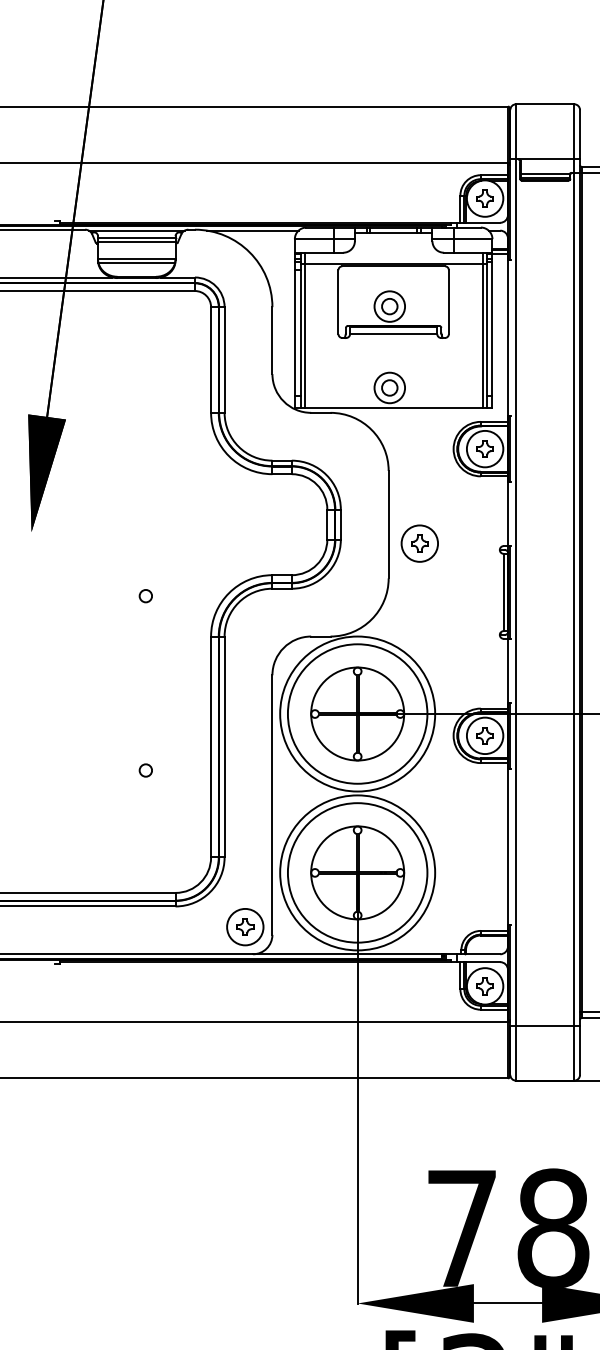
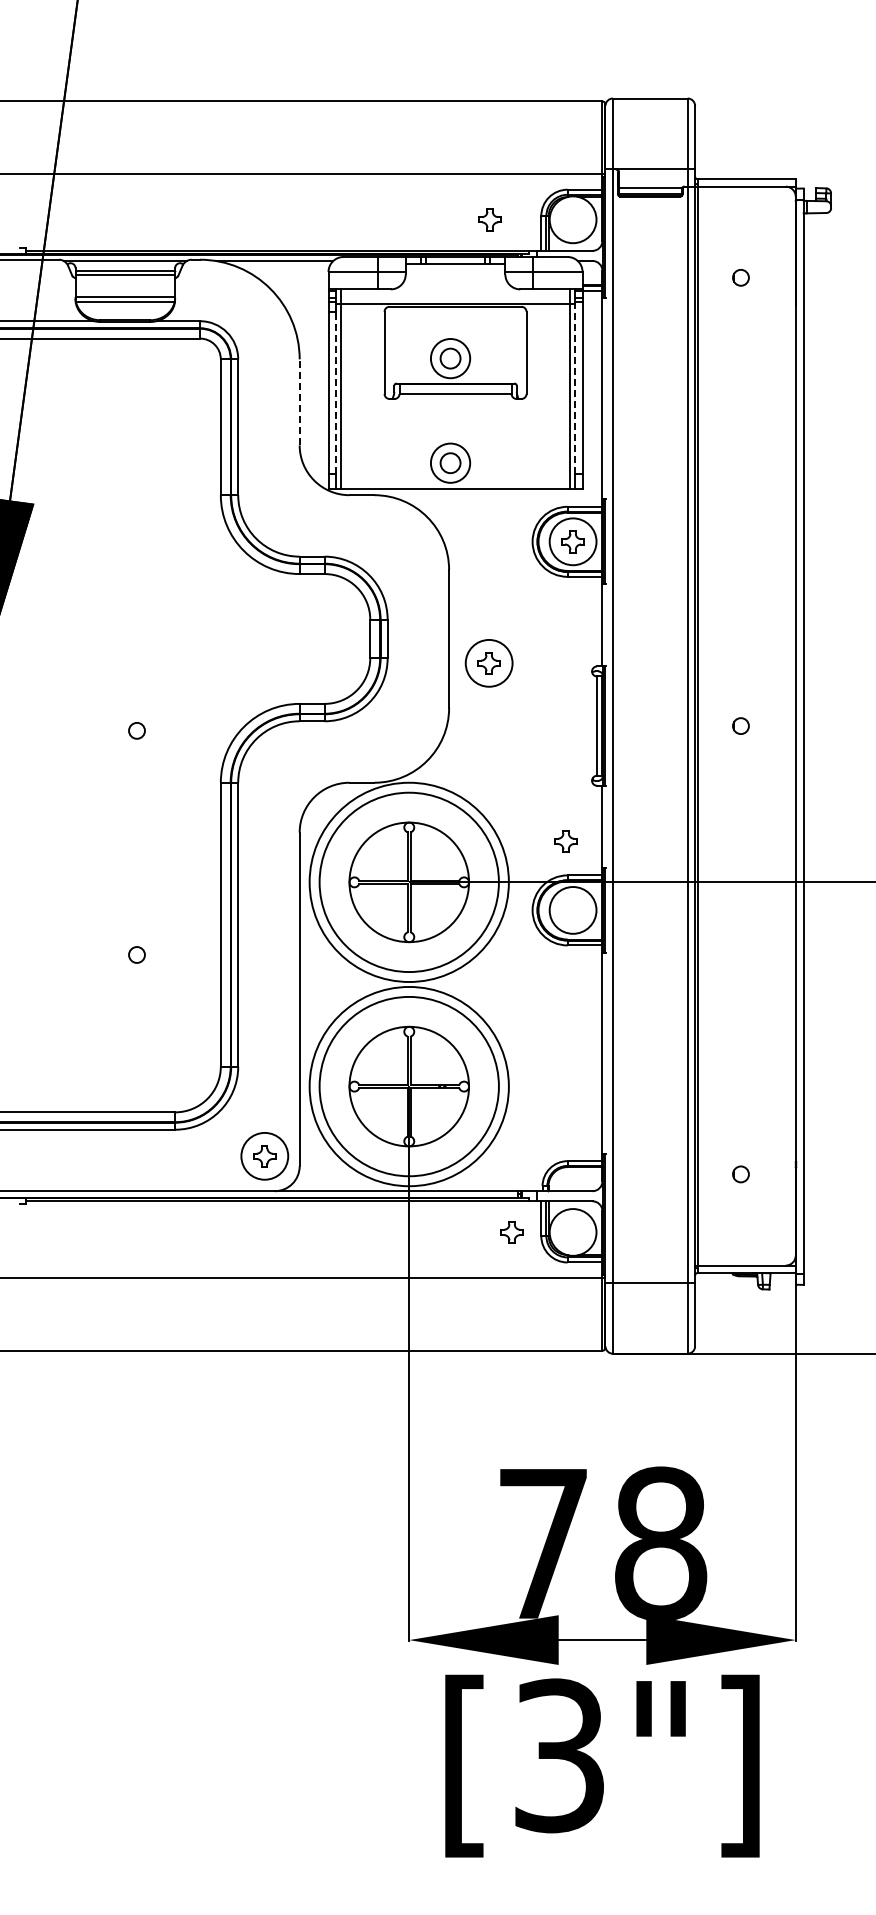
part: (484, 198) -> (489, 219), moved
line: (486, 329) -> (575, 388), solid -> dashed
line: (301, 332) -> (336, 392), solid -> dashed
line: (272, 339) -> (299, 401), solid -> dashed
part: (484, 735) -> (565, 841), moved
part: (484, 986) -> (511, 1232), moved

